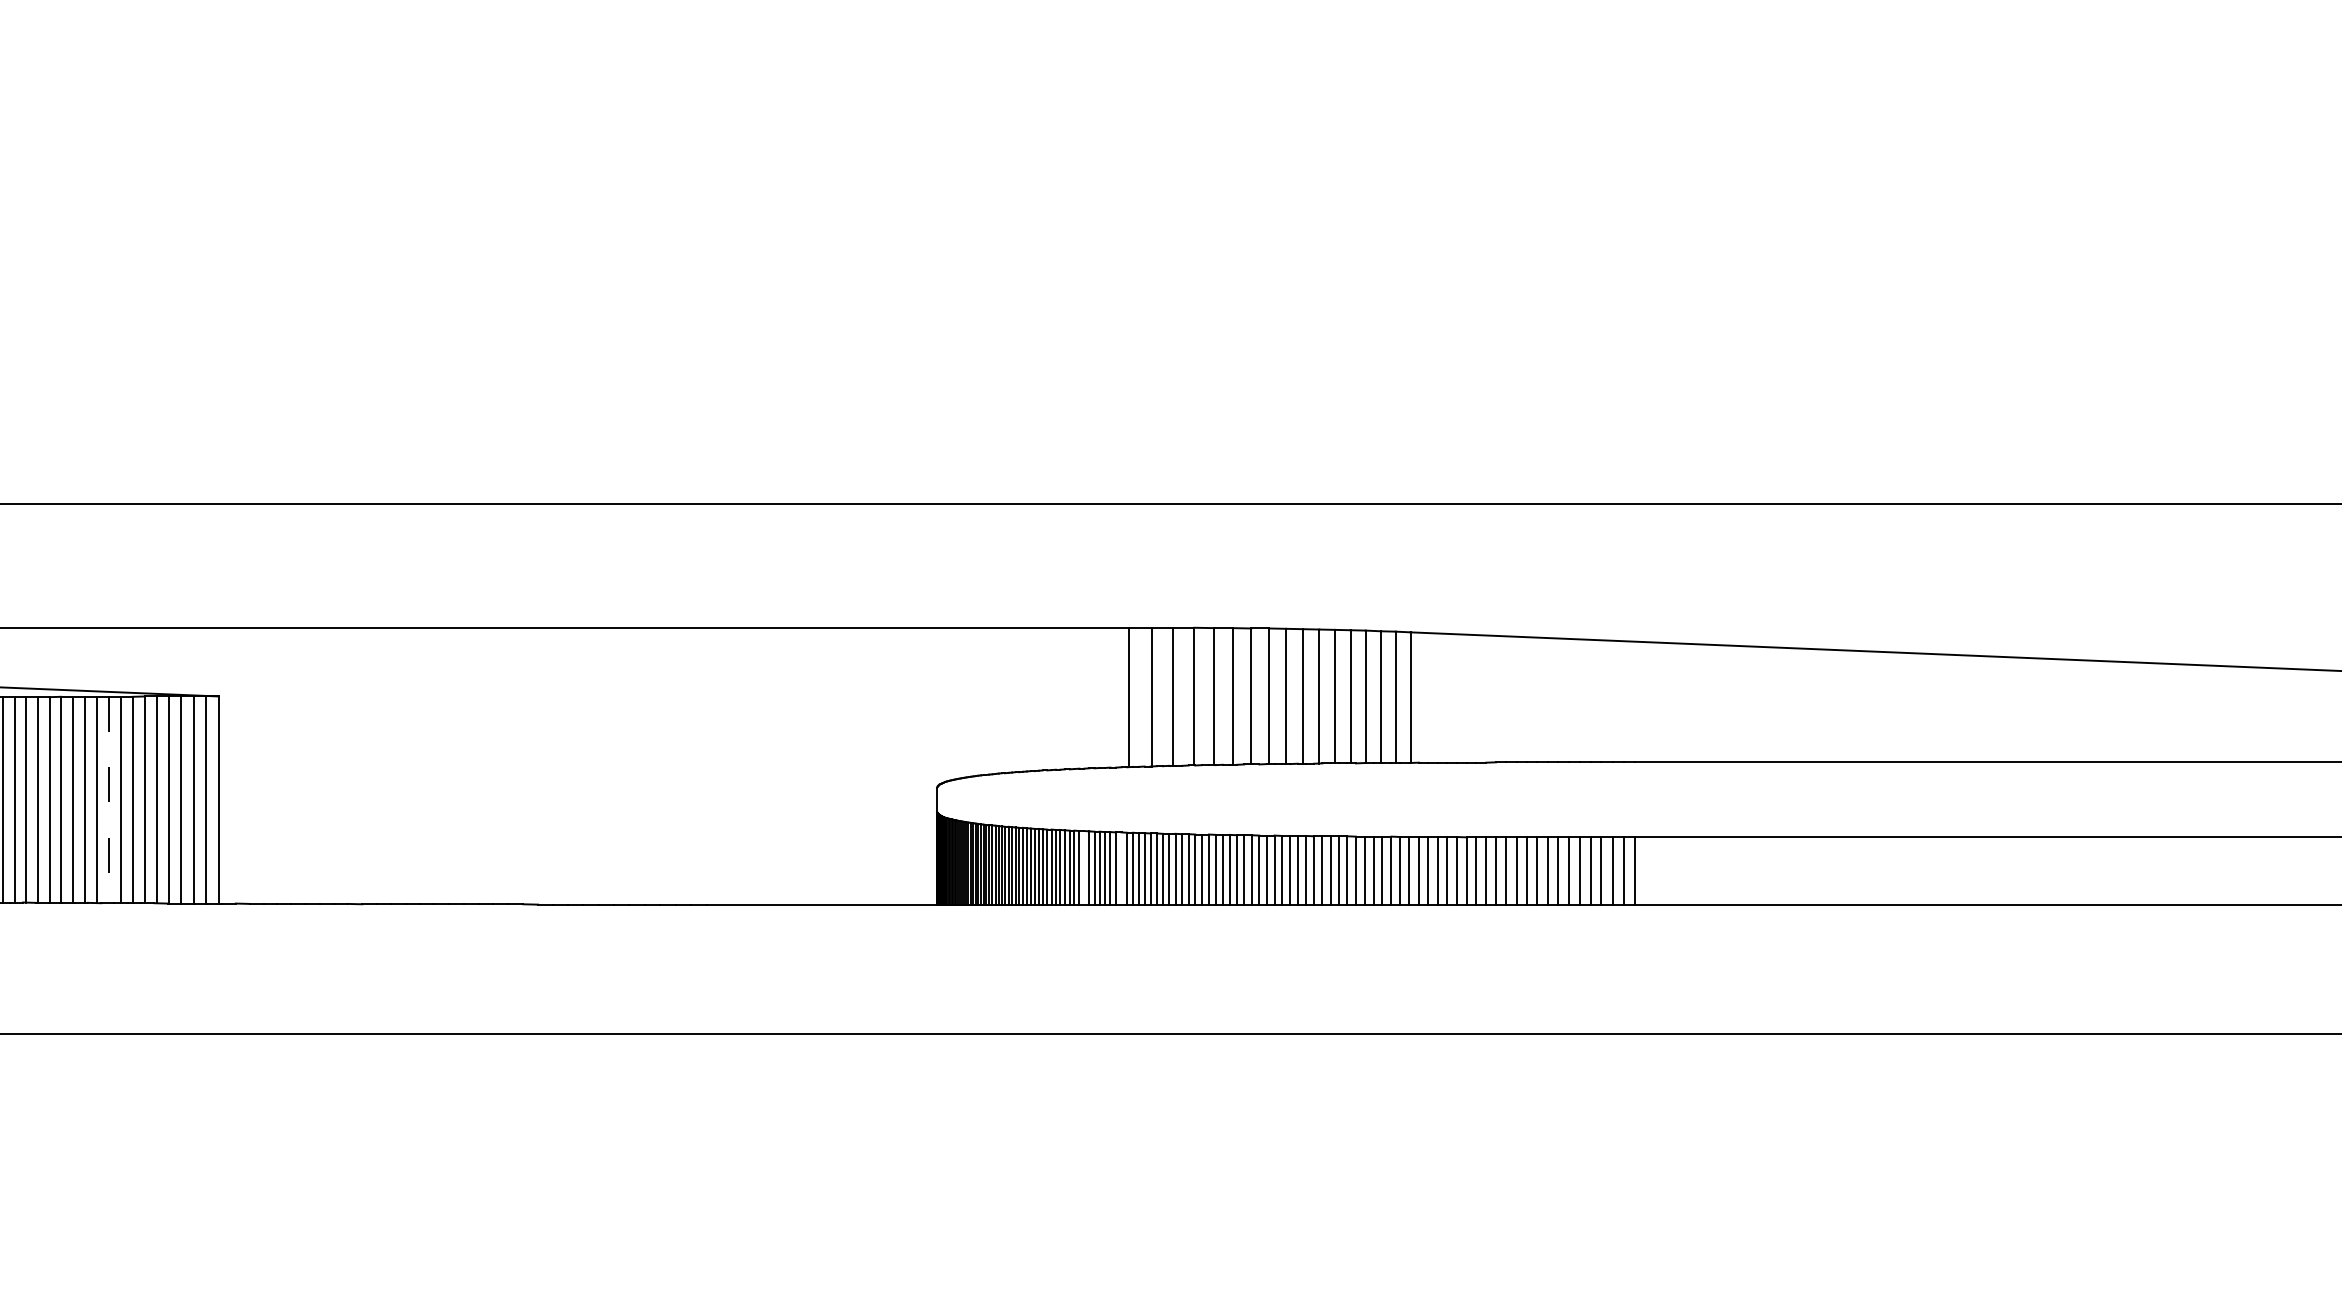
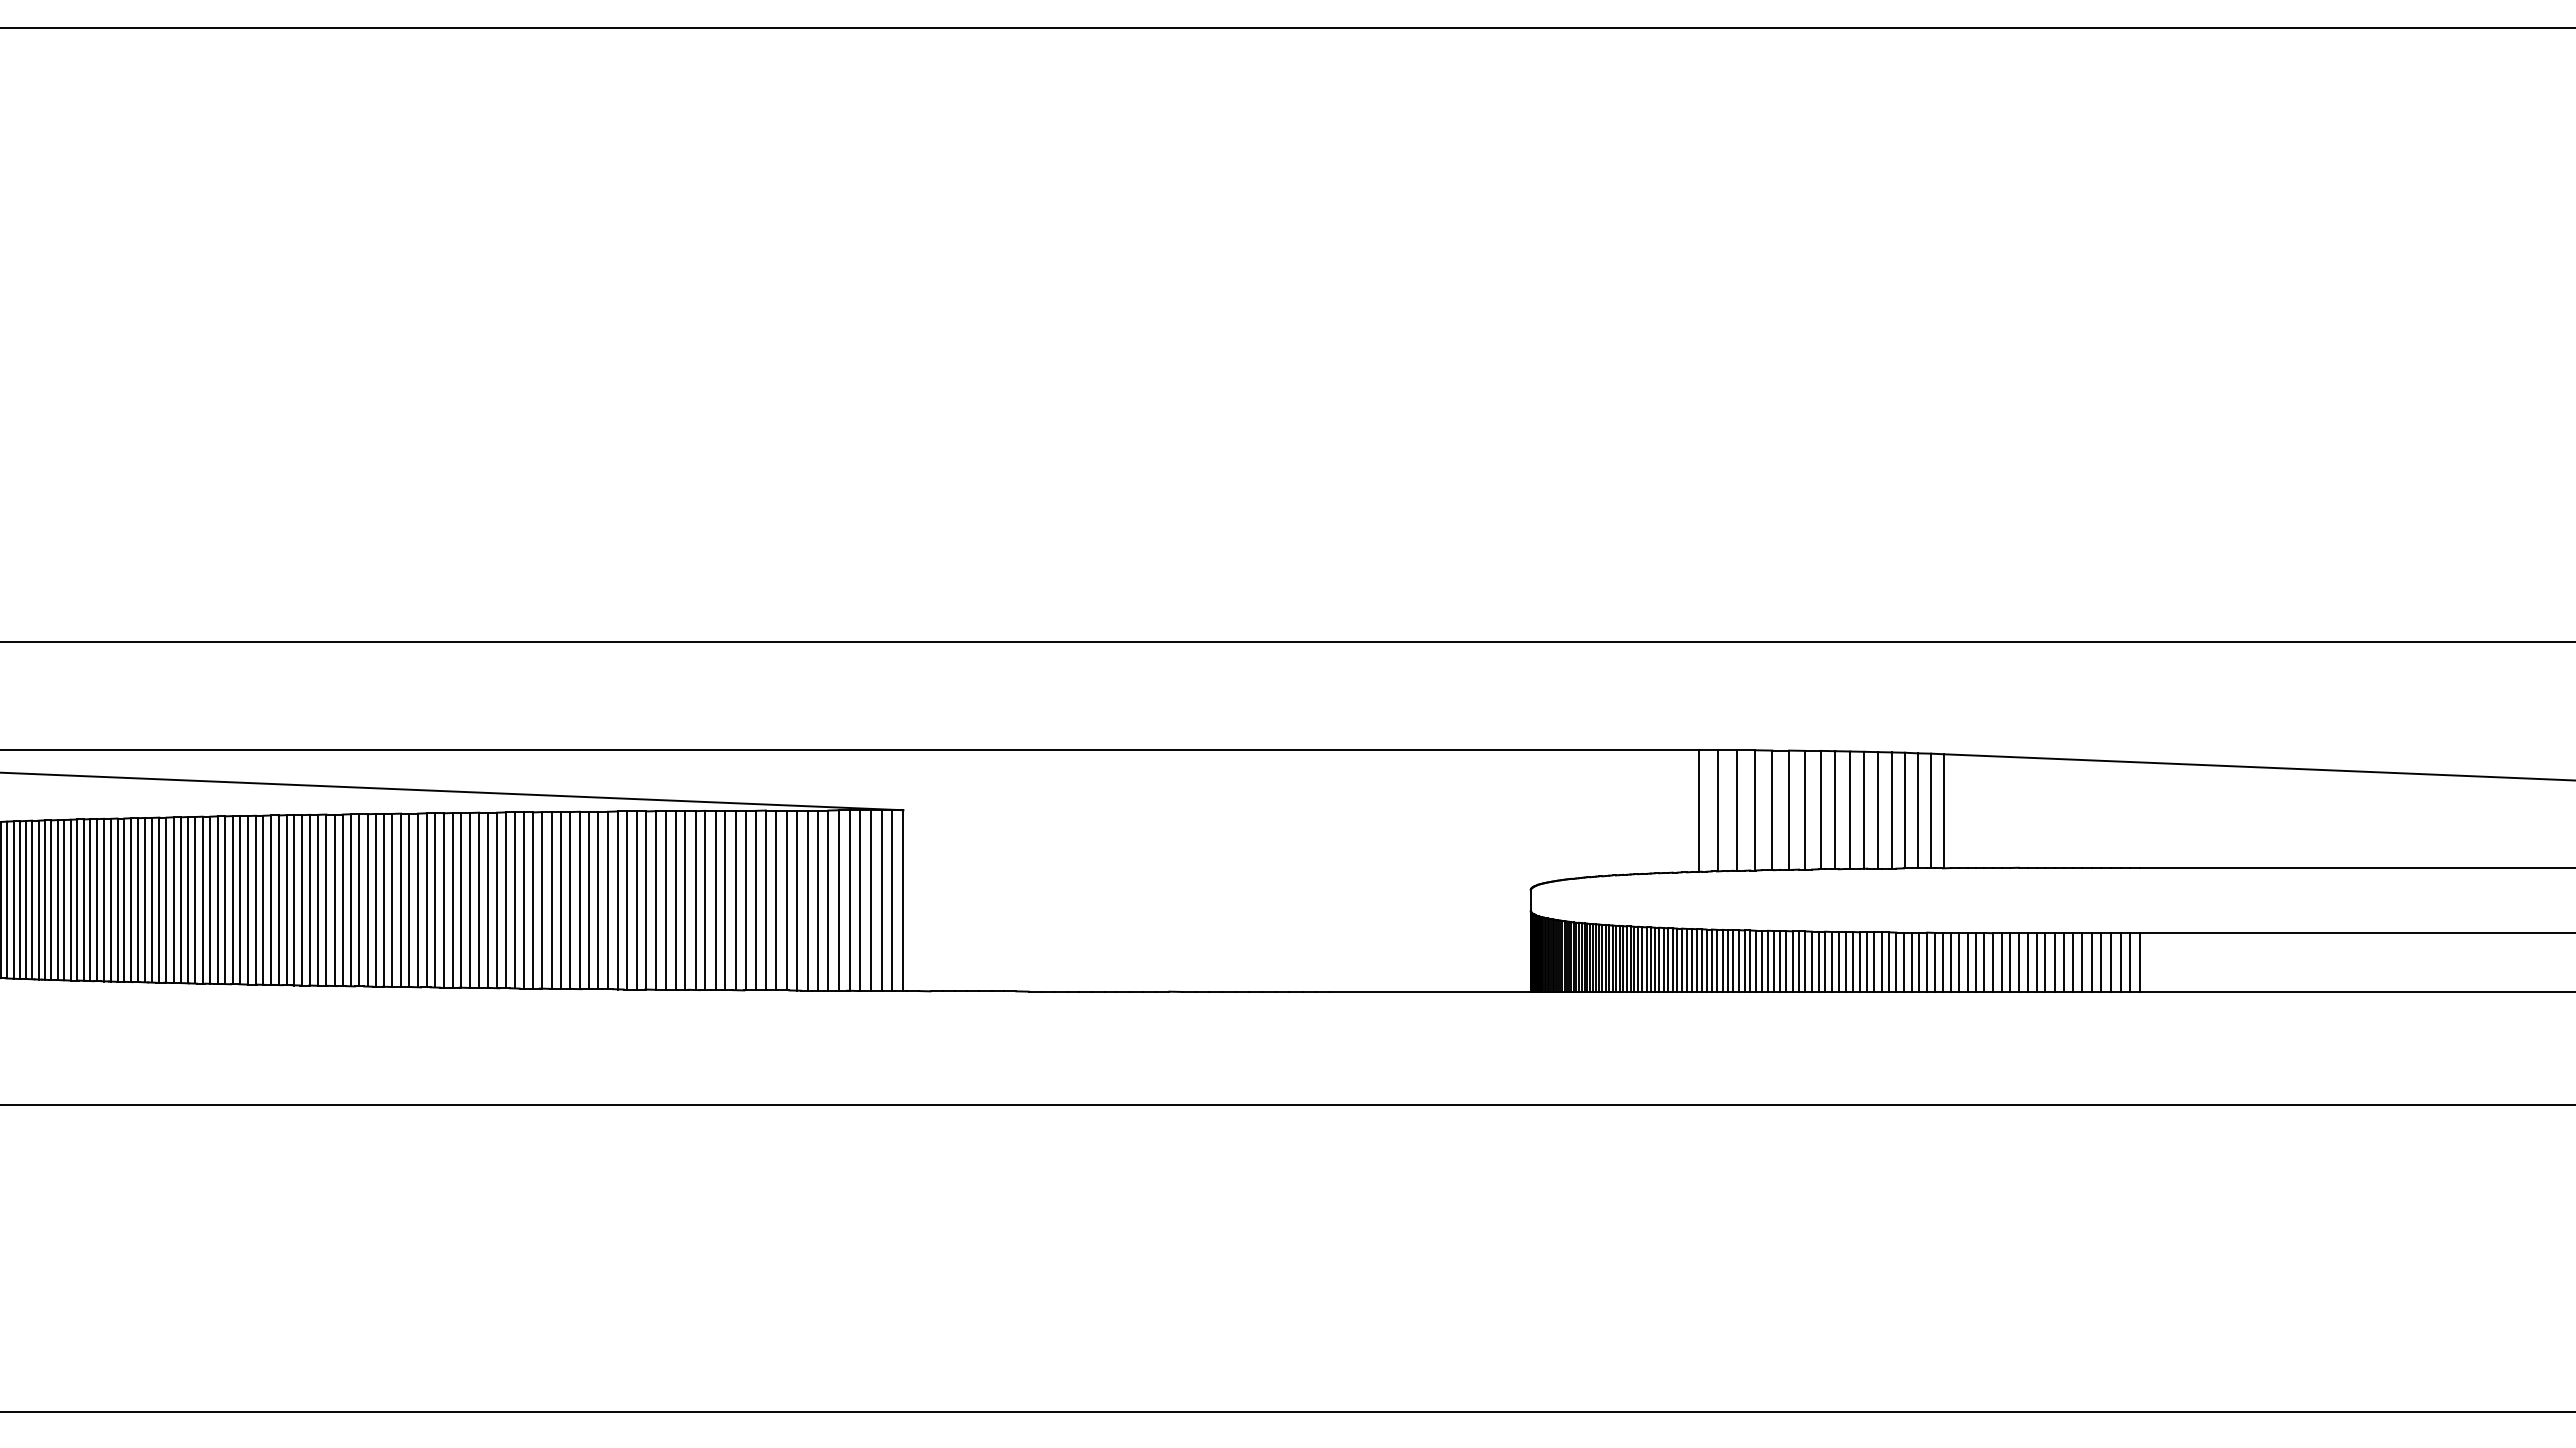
line: (108, 800) -> (807, 901), dashed -> solid
line: (1084, 867) -> (1659, 959), added
line: (1121, 867) -> (1691, 959), added

